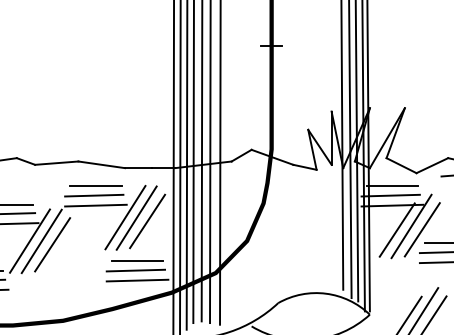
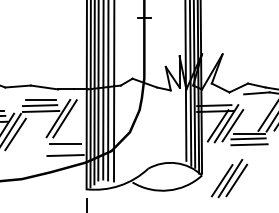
line: (392, 186) -> (215, 100), removed
line: (147, 220) -> (71, 120), removed
line: (135, 270) -> (64, 149), removed

